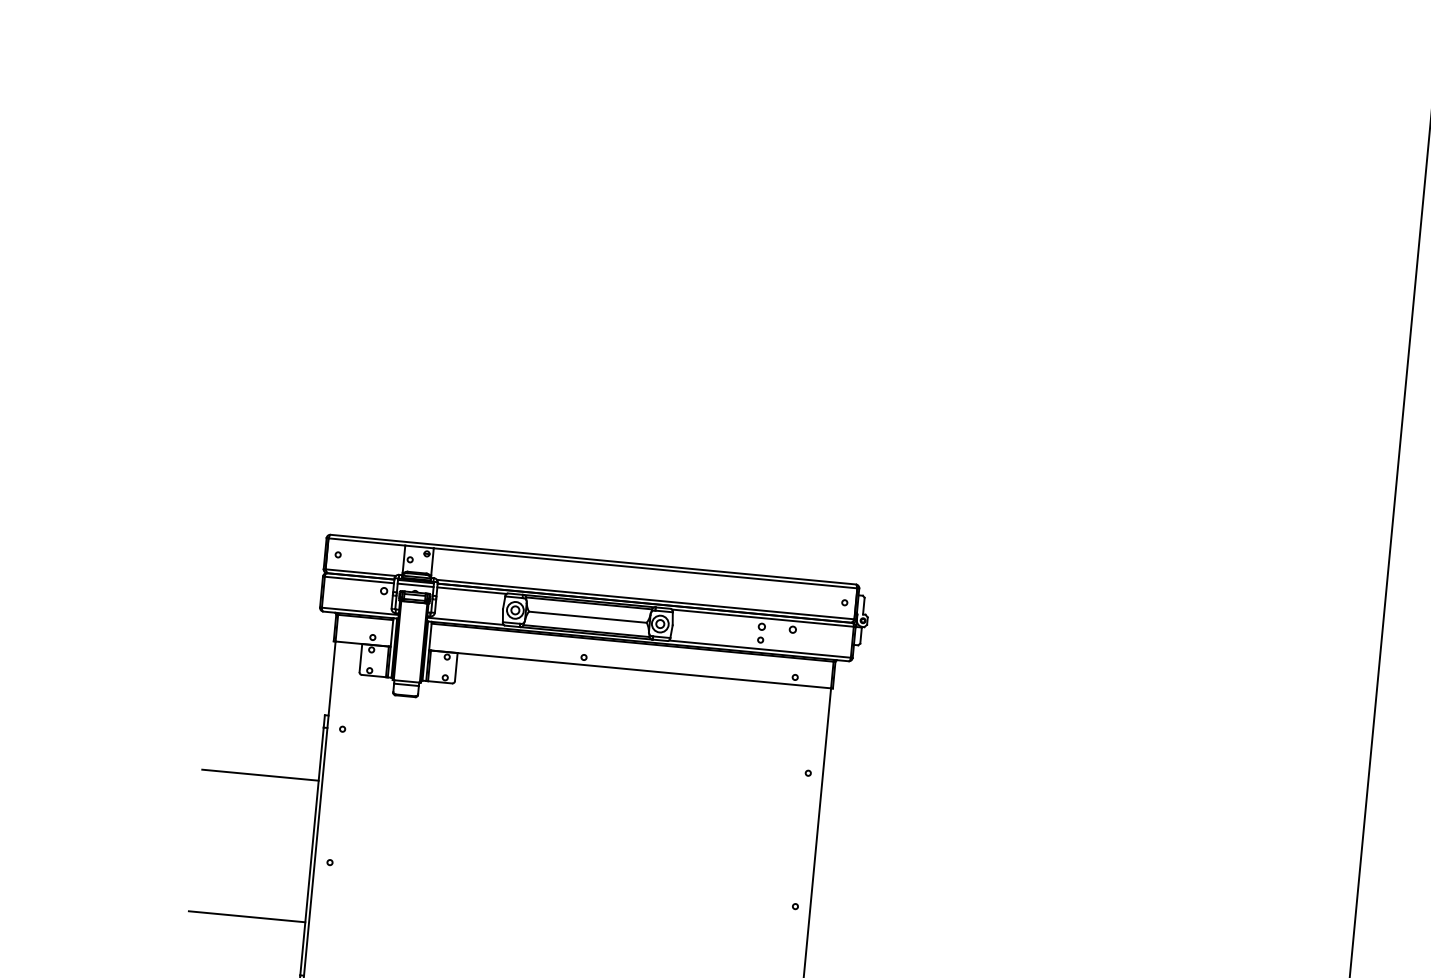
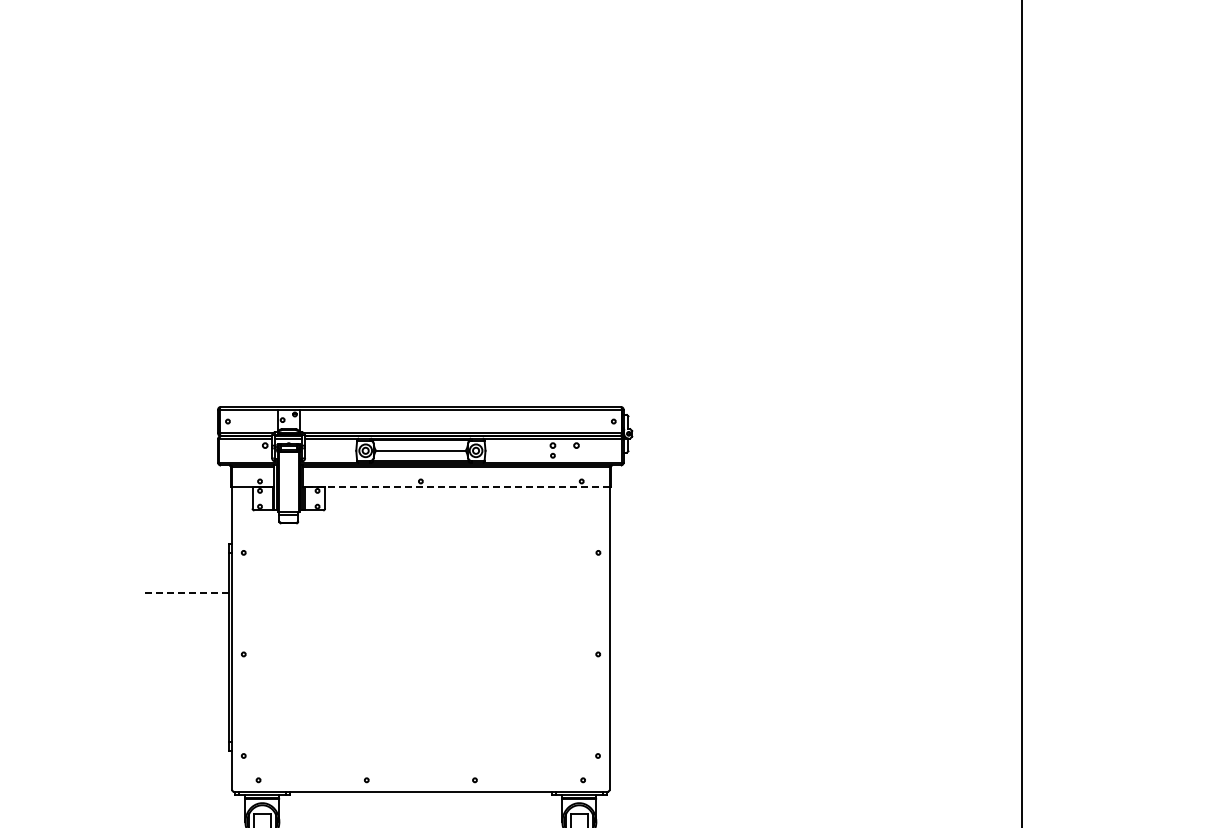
line: (630, 669) -> (456, 487), solid -> dashed
line: (259, 775) -> (184, 593), solid -> dashed
line: (246, 917) -> (184, 701), removed

